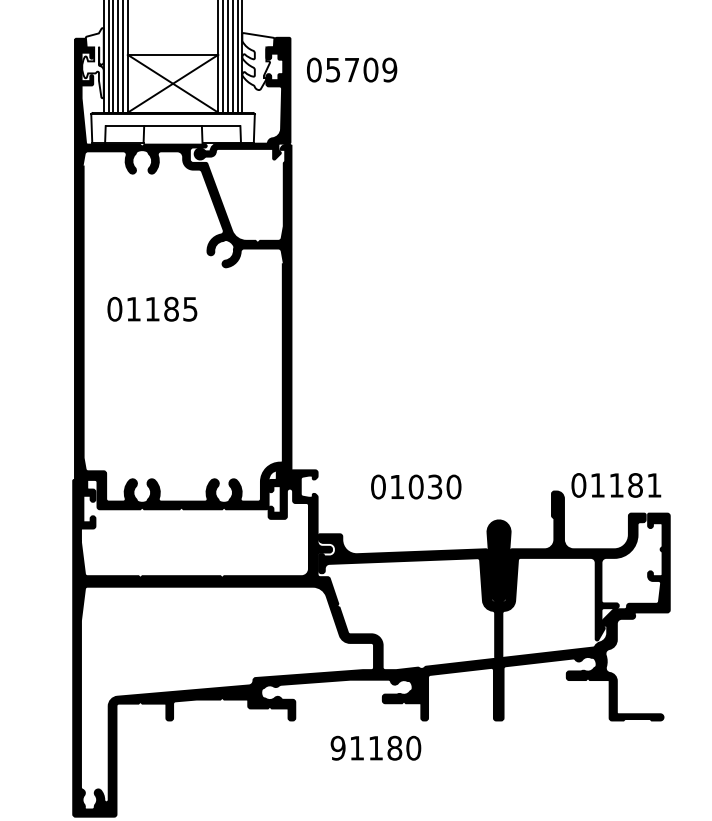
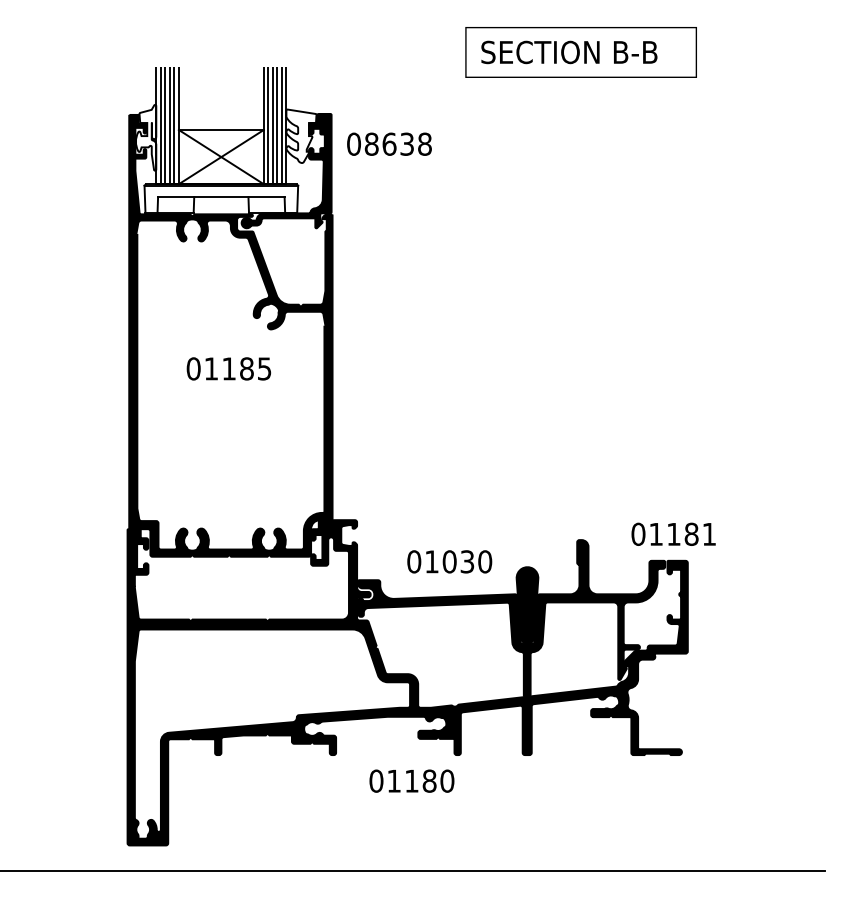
text: (360, 69) -> (397, 143), 05709 -> 08638
text: (151, 308) -> (228, 368), moved
text: (616, 484) -> (673, 533), moved
text: (415, 486) -> (449, 561), moved
text: (338, 747) -> (376, 780), 91180 -> 01180

